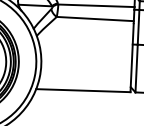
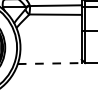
line: (82, 90) -> (49, 63), solid -> dashed

